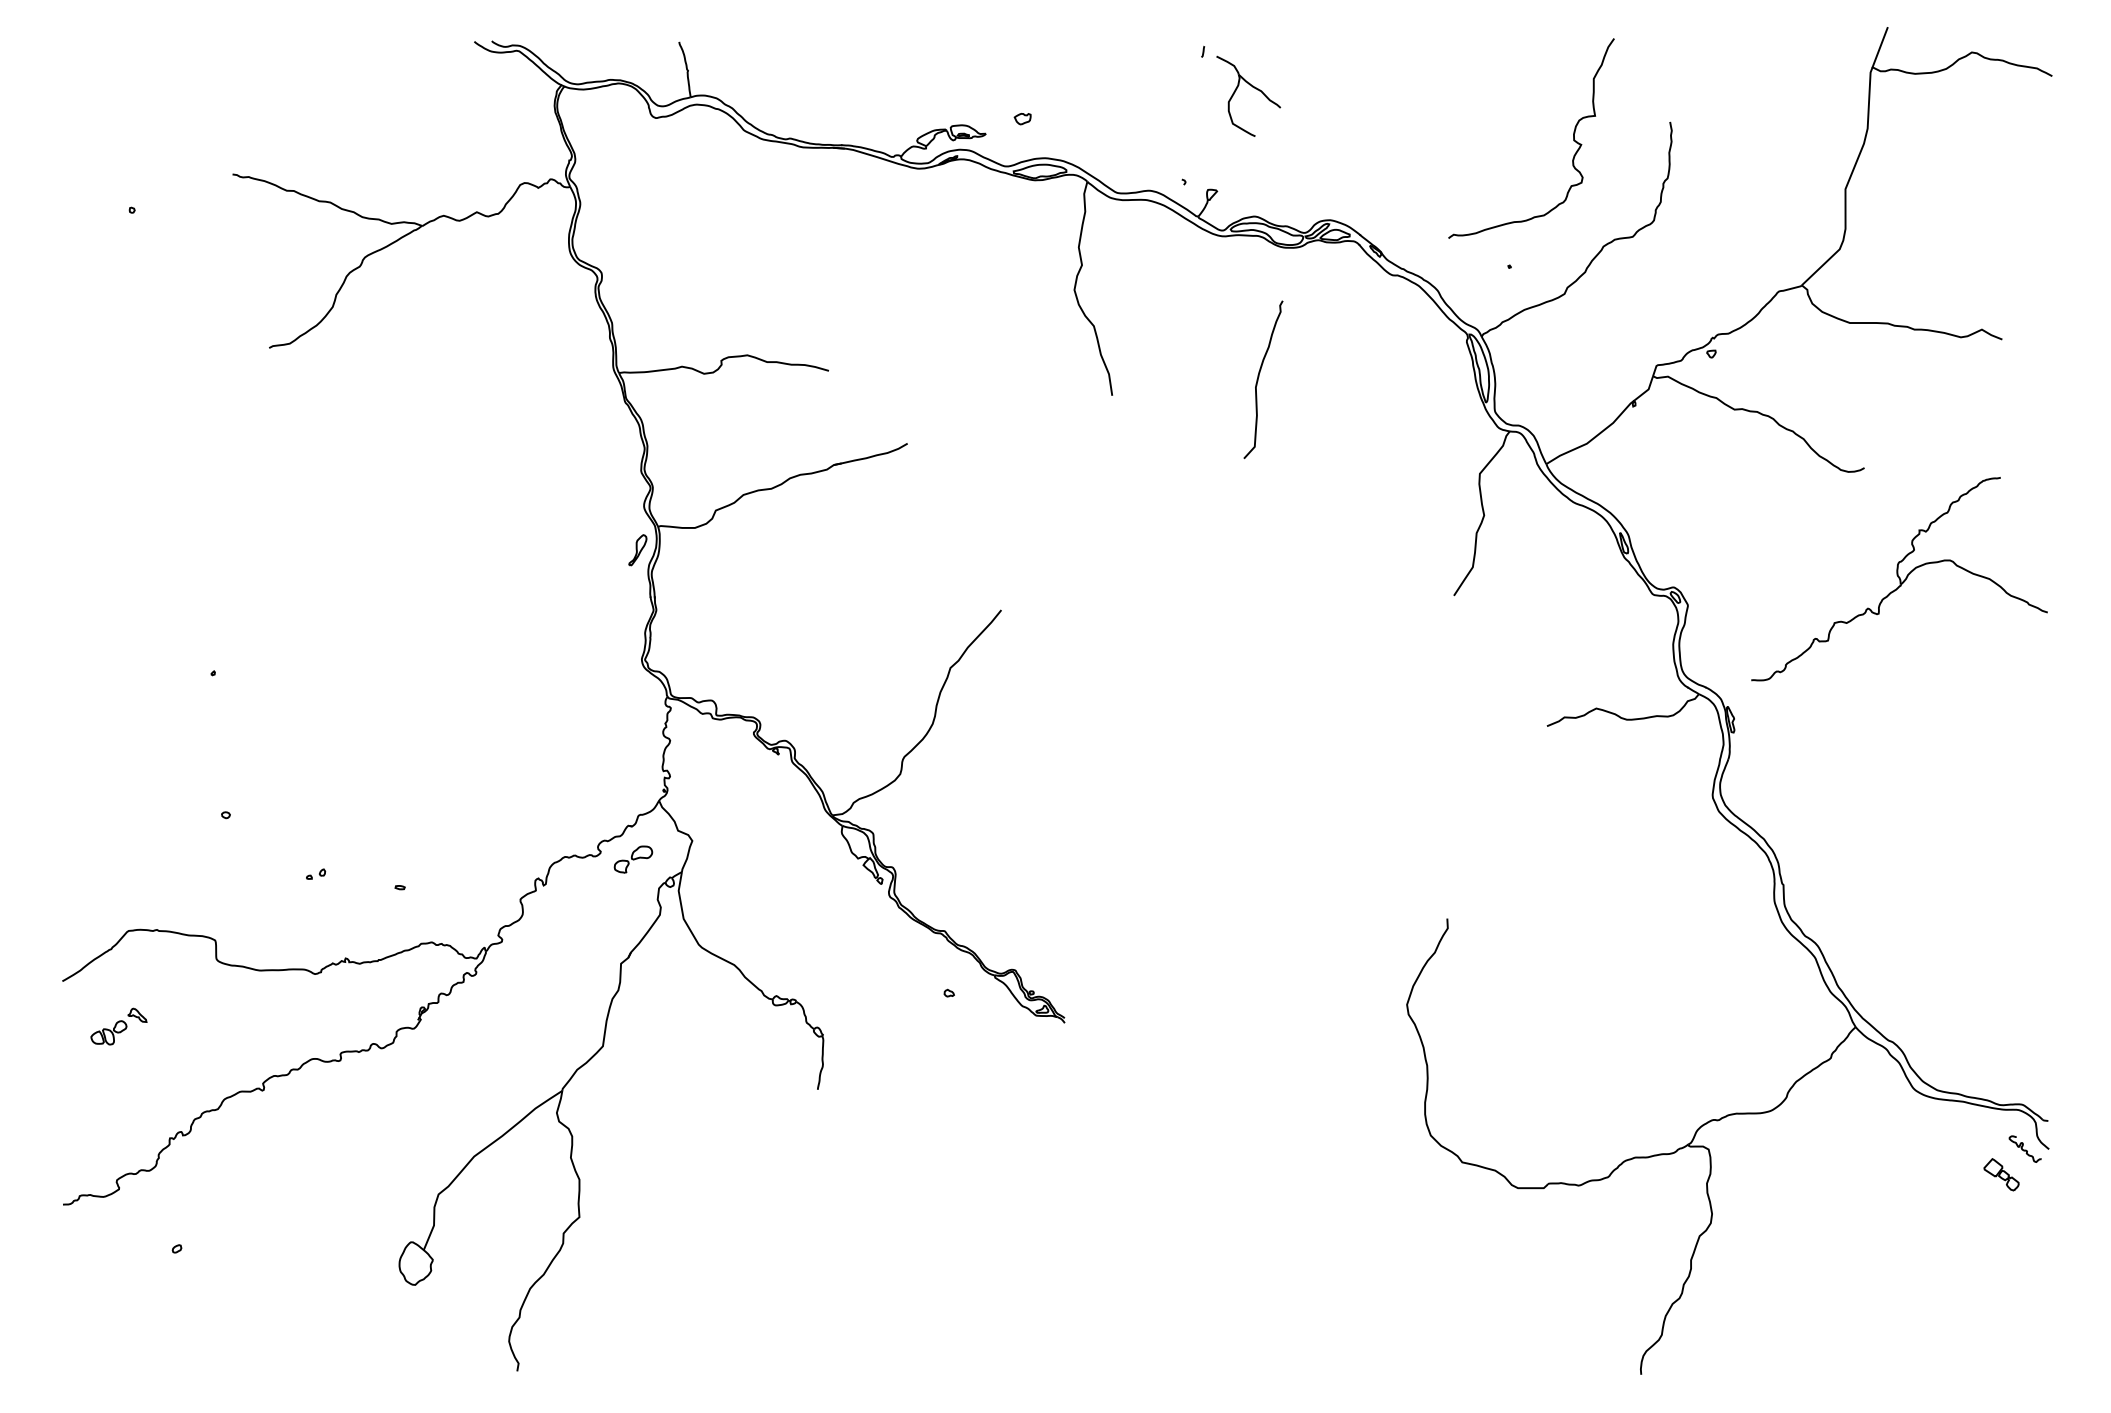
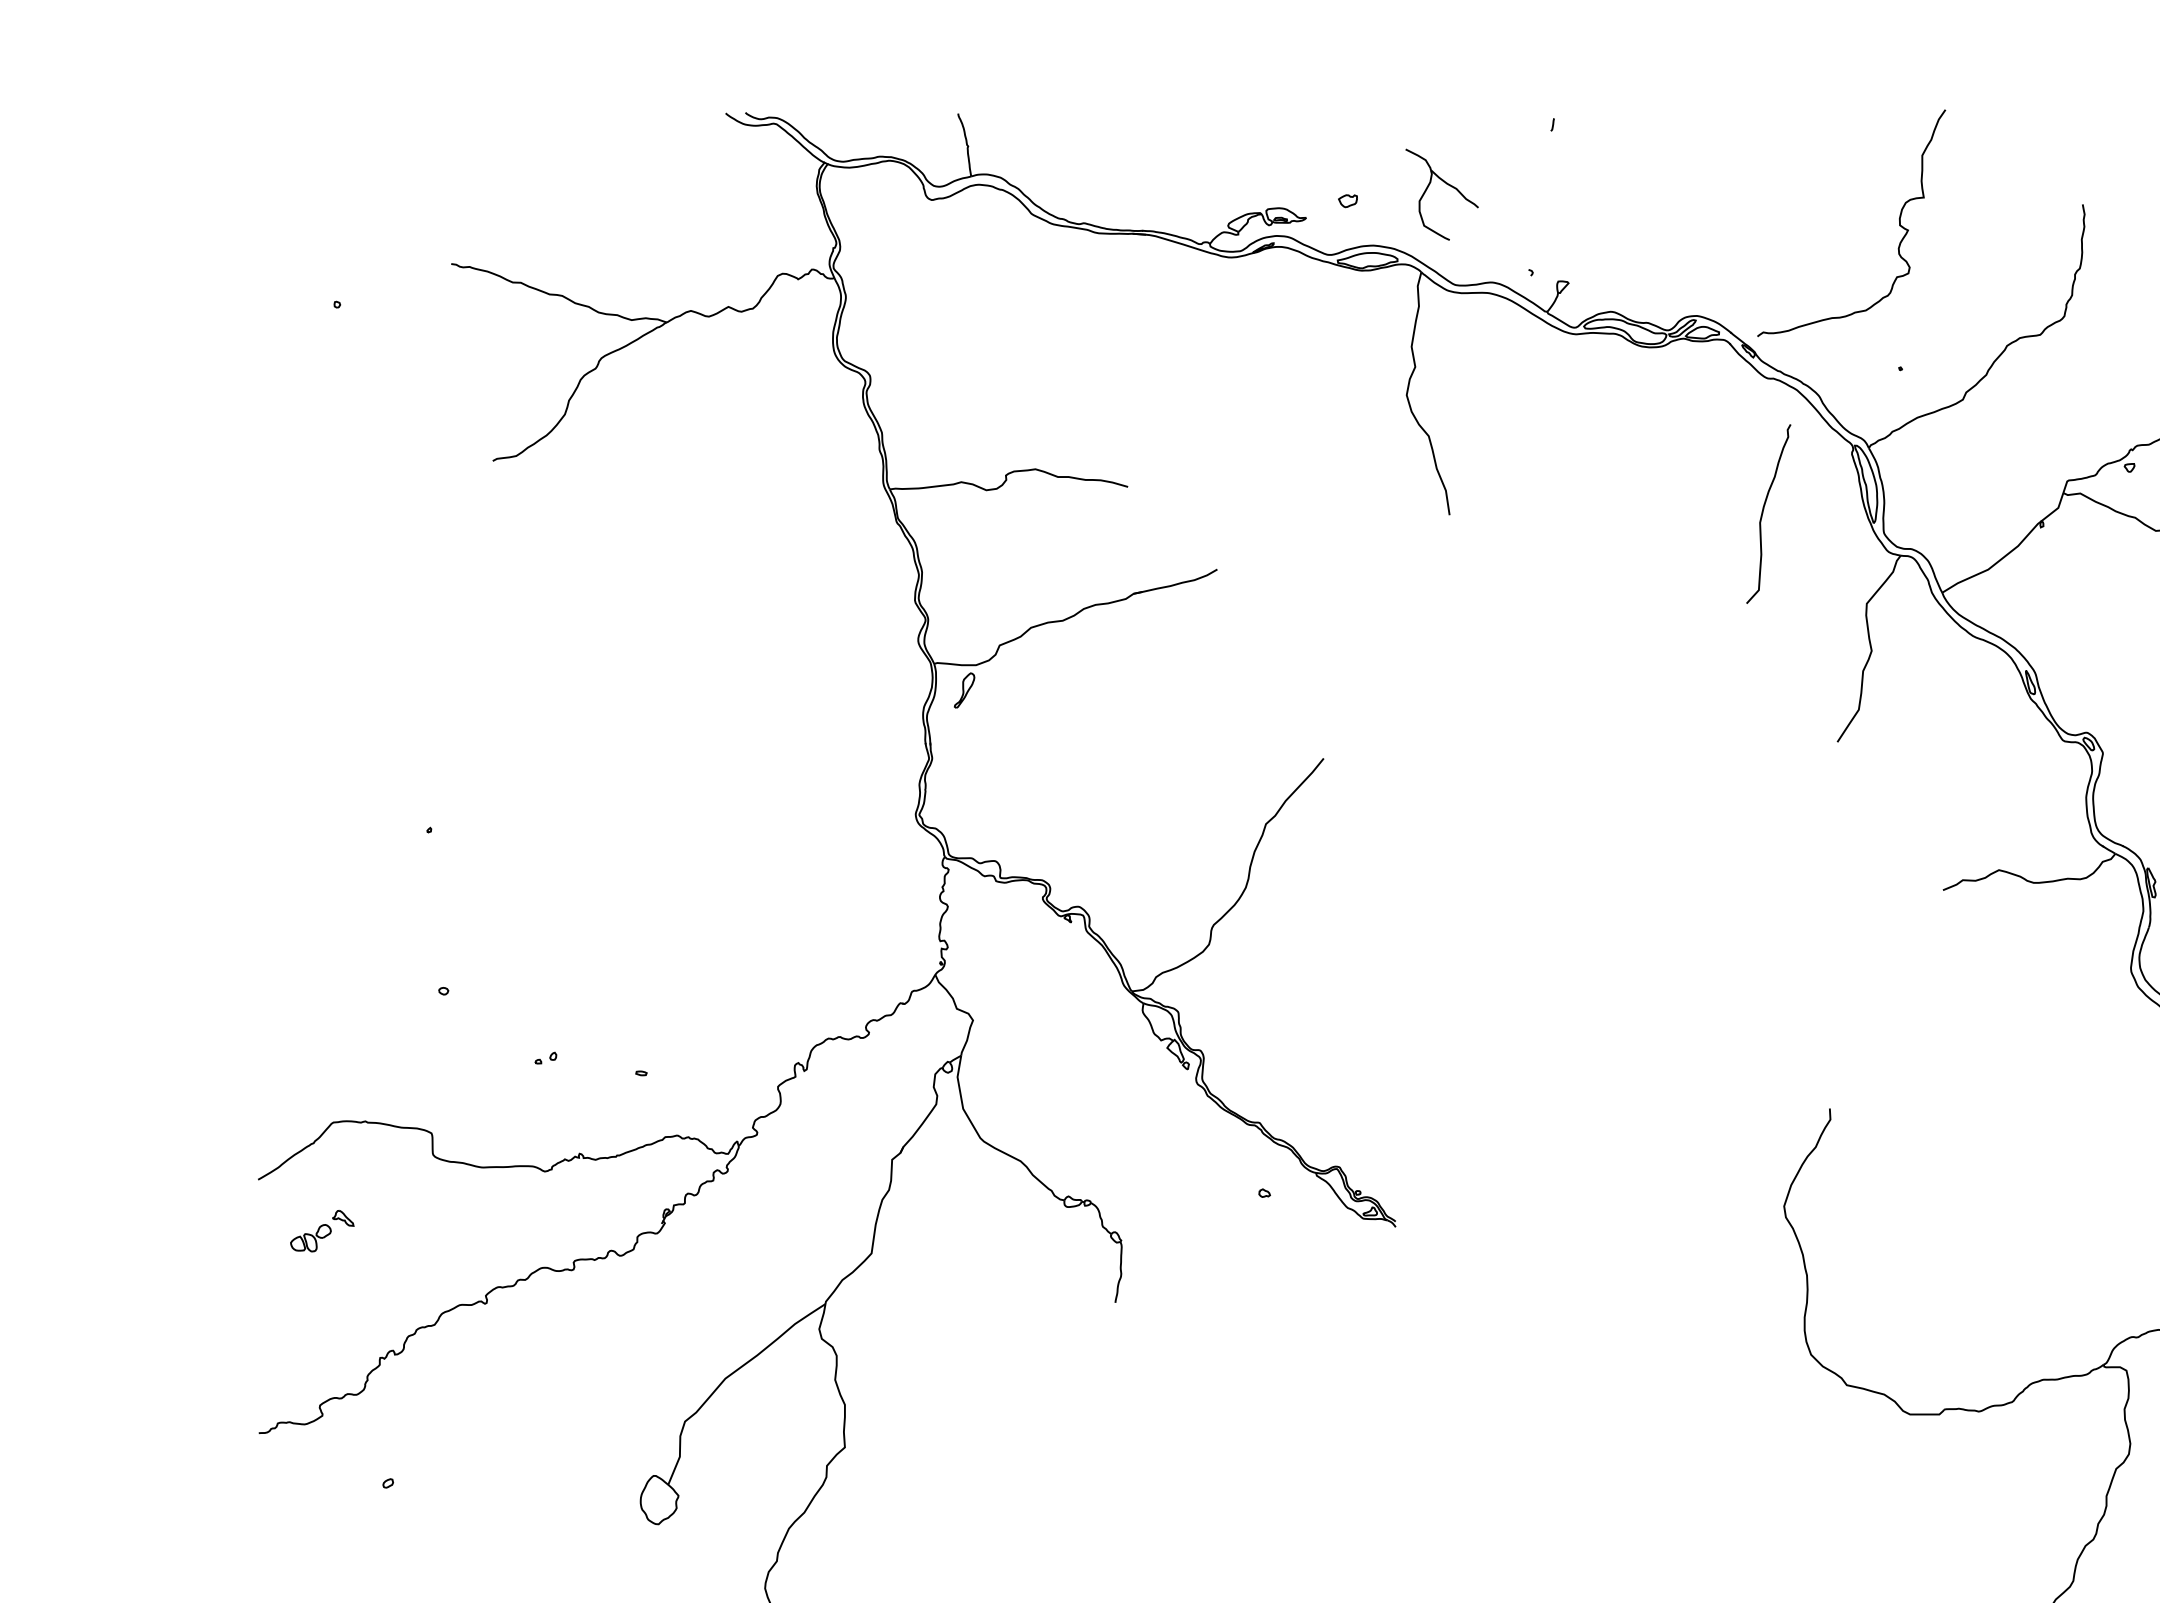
part: (1252, 87) -> (1446, 184), moved
curve: (1573, 138) -> (1899, 223), moved
curve: (1259, 377) -> (1764, 511), moved
part: (637, 550) -> (964, 690), moved
part: (633, 859) -> (906, 1041), removed

